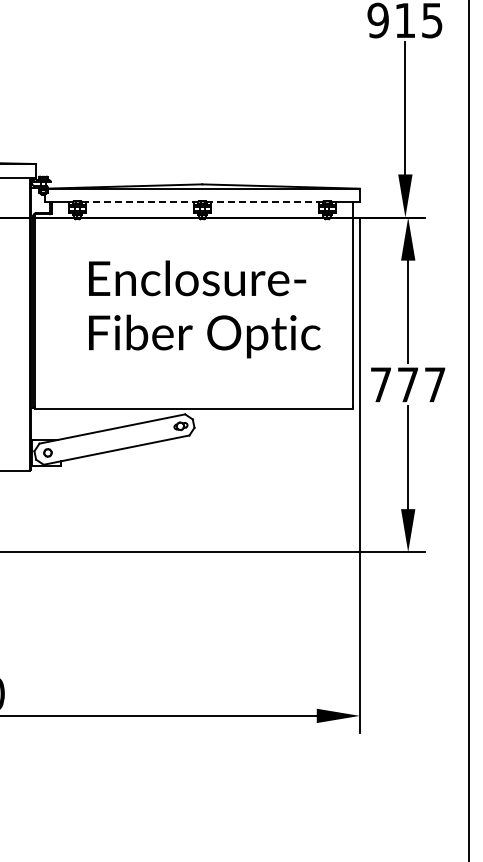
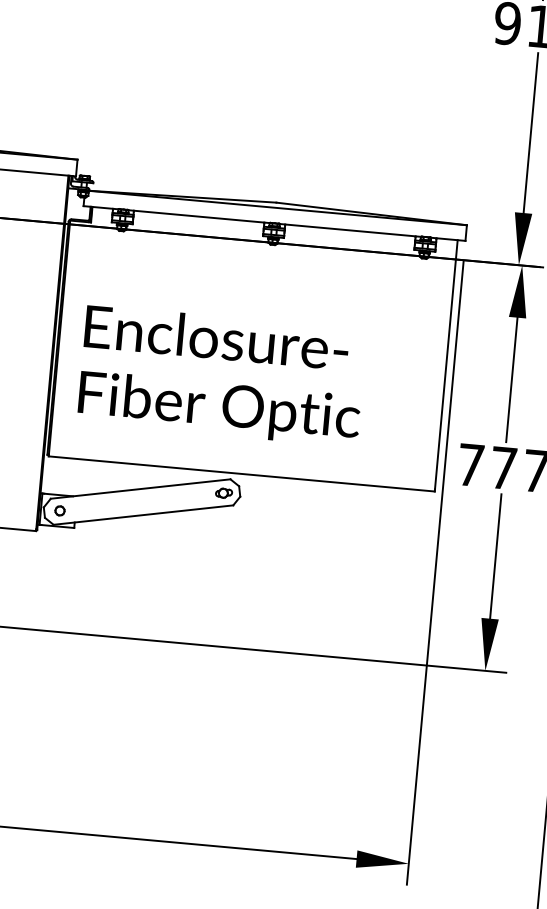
line: (140, 201) -> (199, 216), dashed -> solid
line: (265, 201) -> (351, 230), dashed -> solid
text: (204, 309) -> (221, 376), moved

